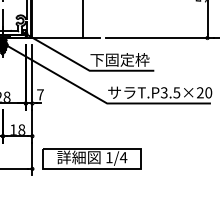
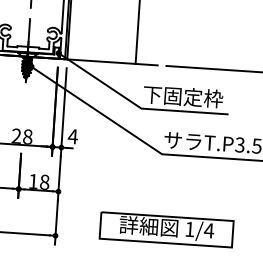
text: (40, 94) -> (73, 136), 7 -> 4
part: (91, 158) -> (165, 228), moved

